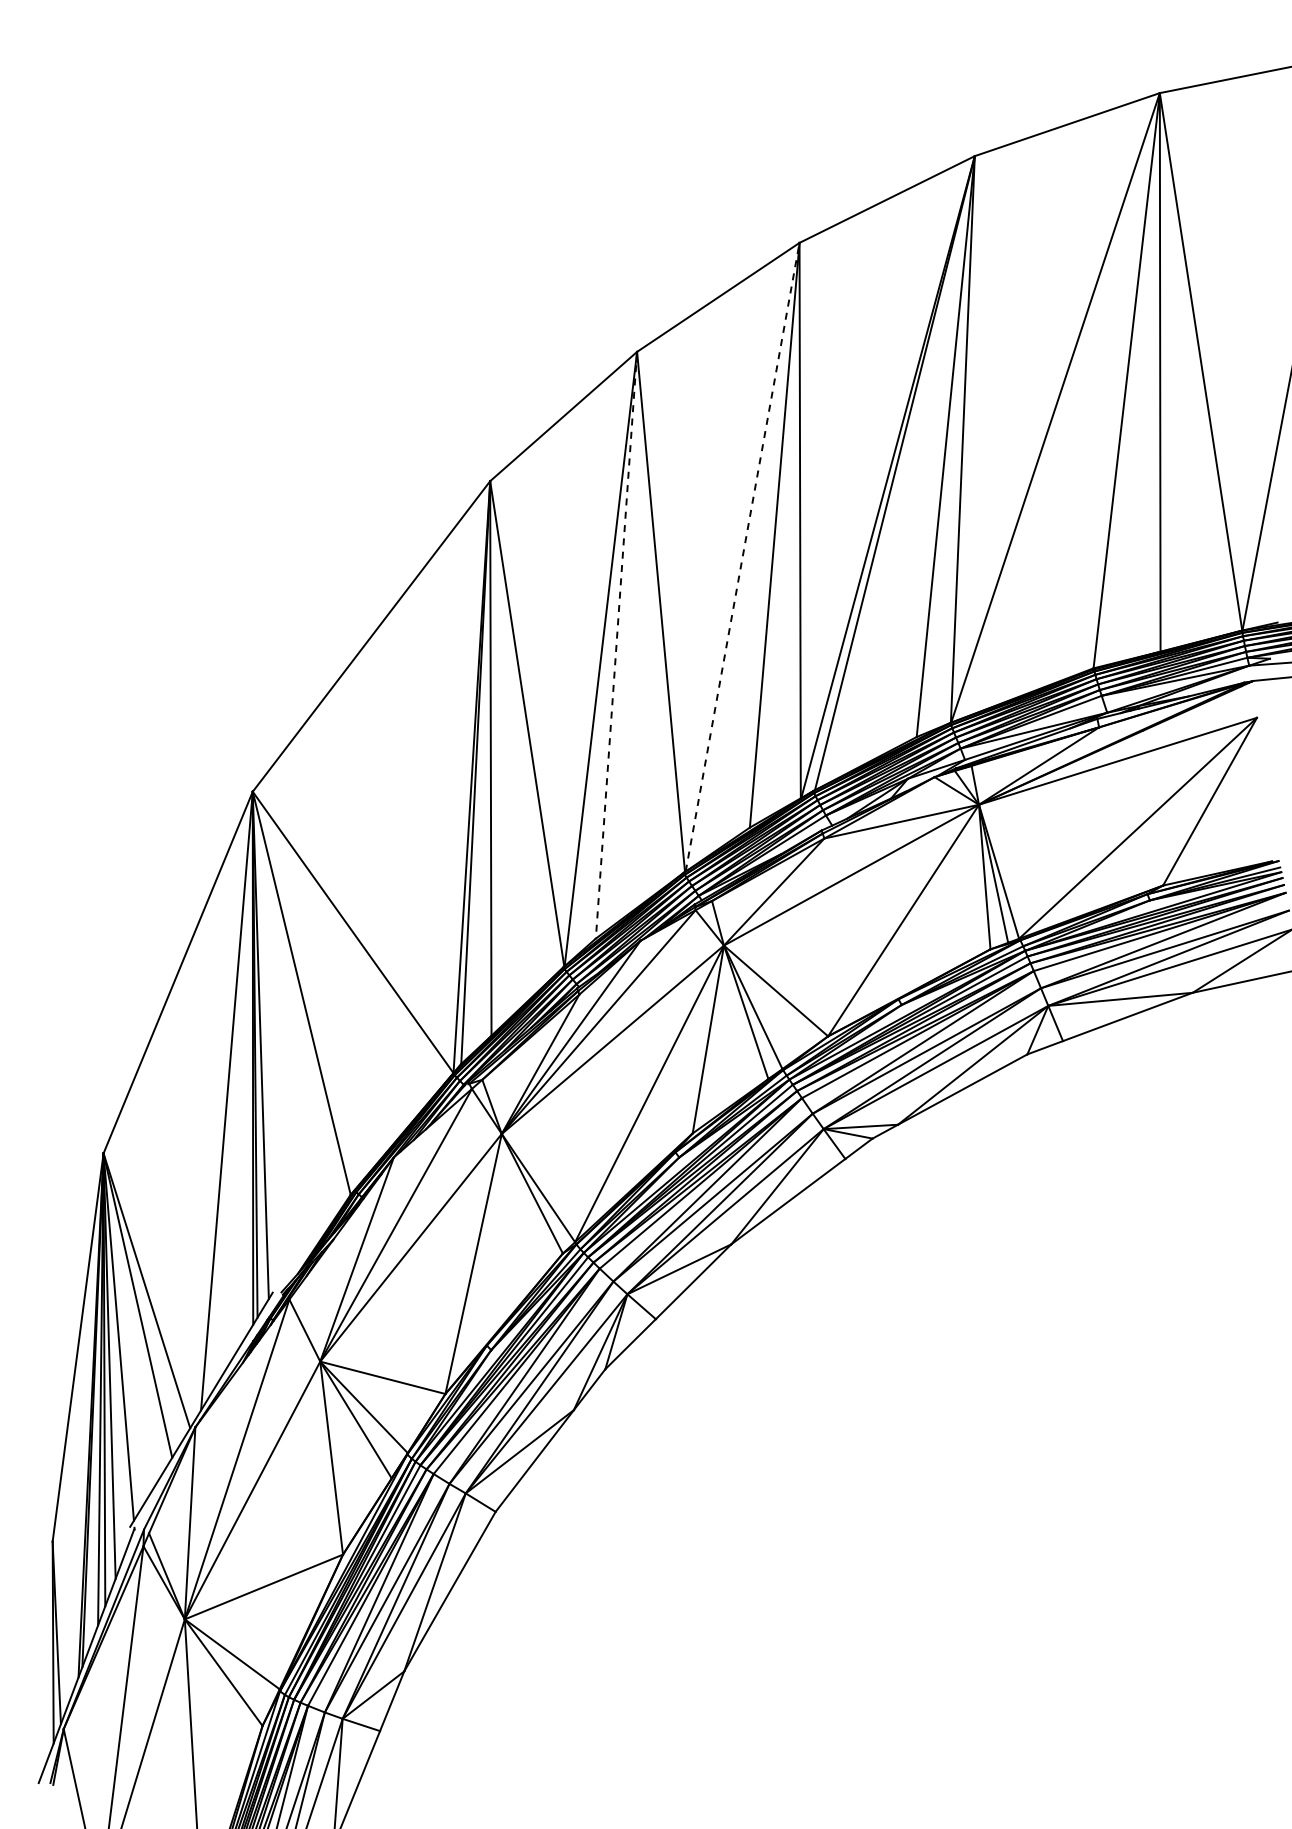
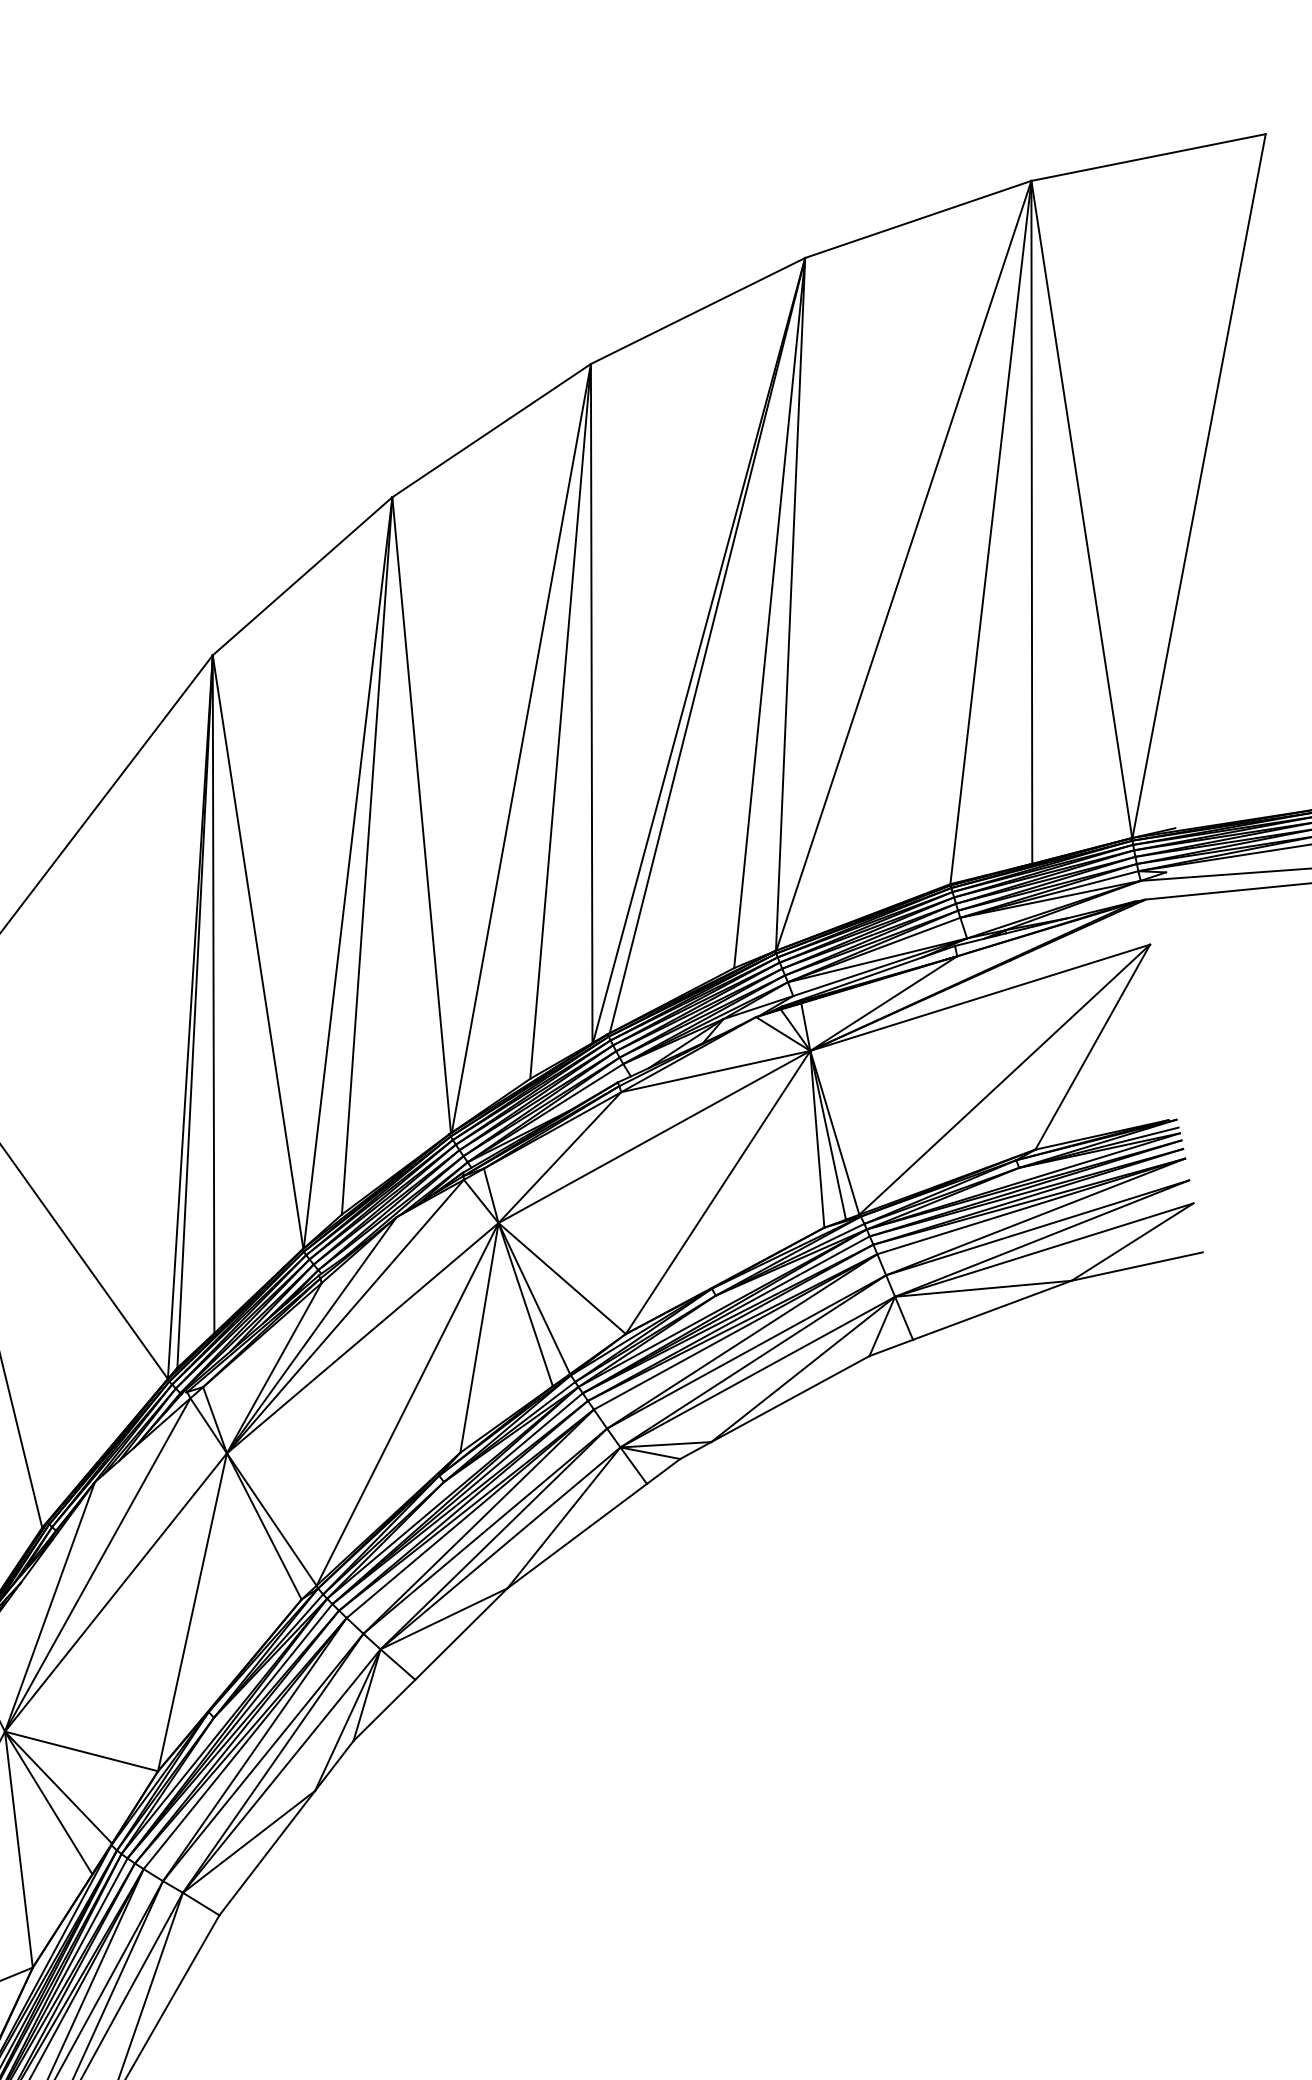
line: (742, 556) -> (521, 747), dashed -> solid
line: (616, 645) -> (367, 856), dashed -> solid

